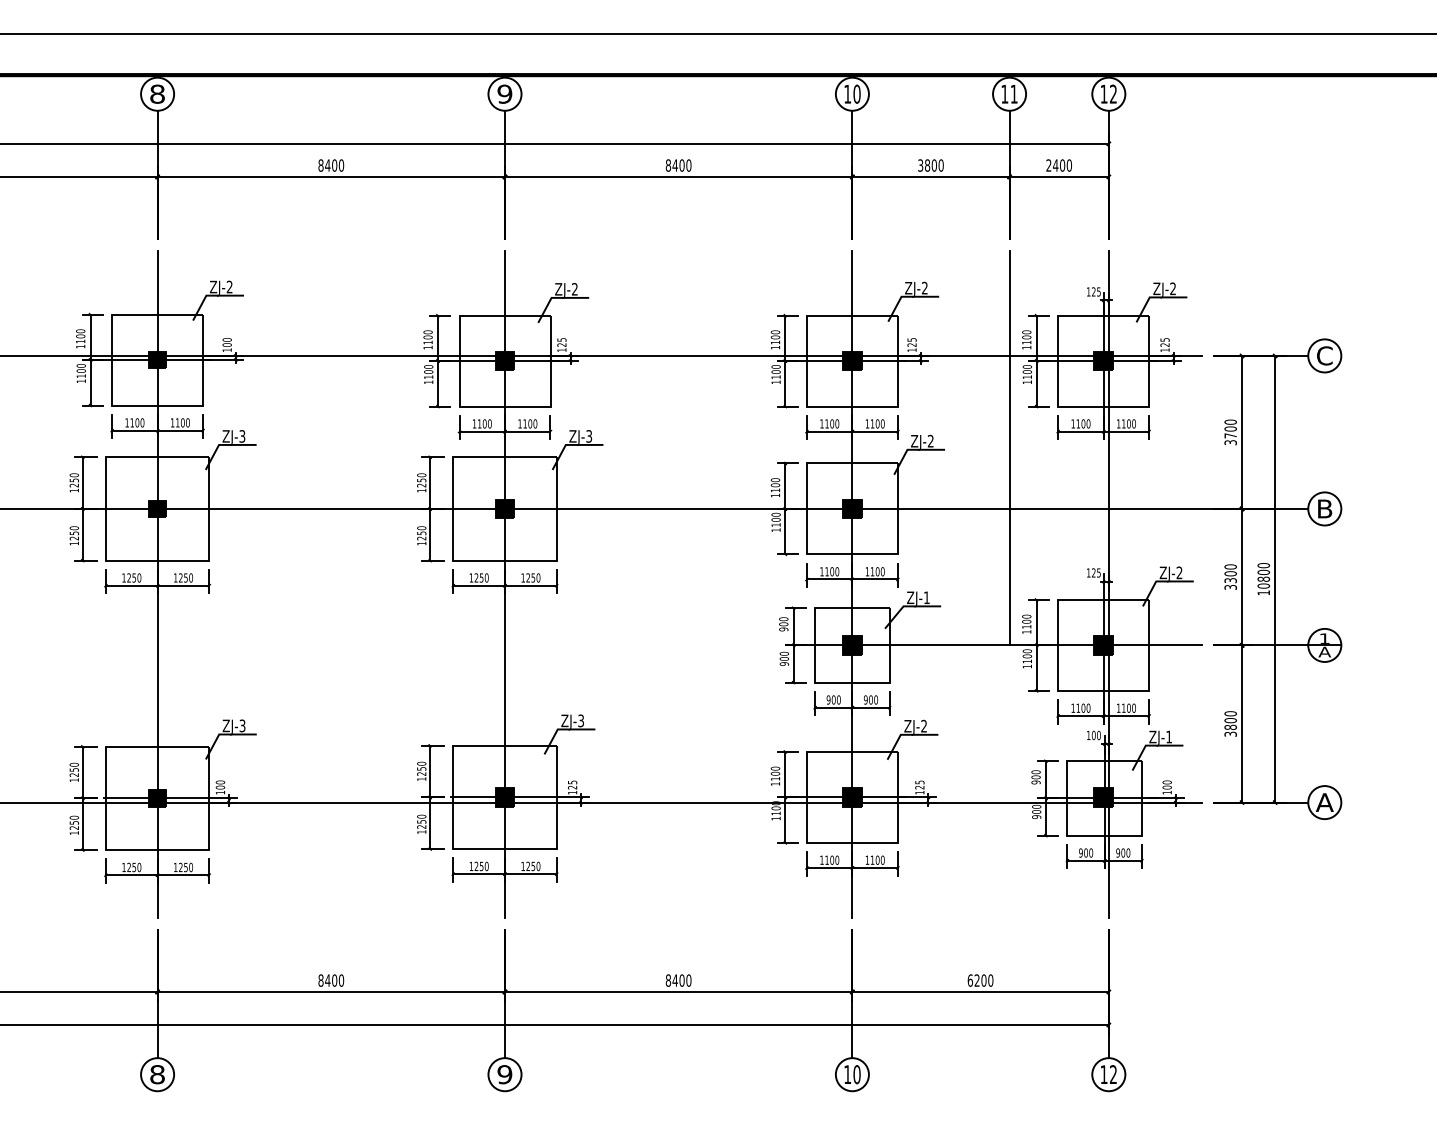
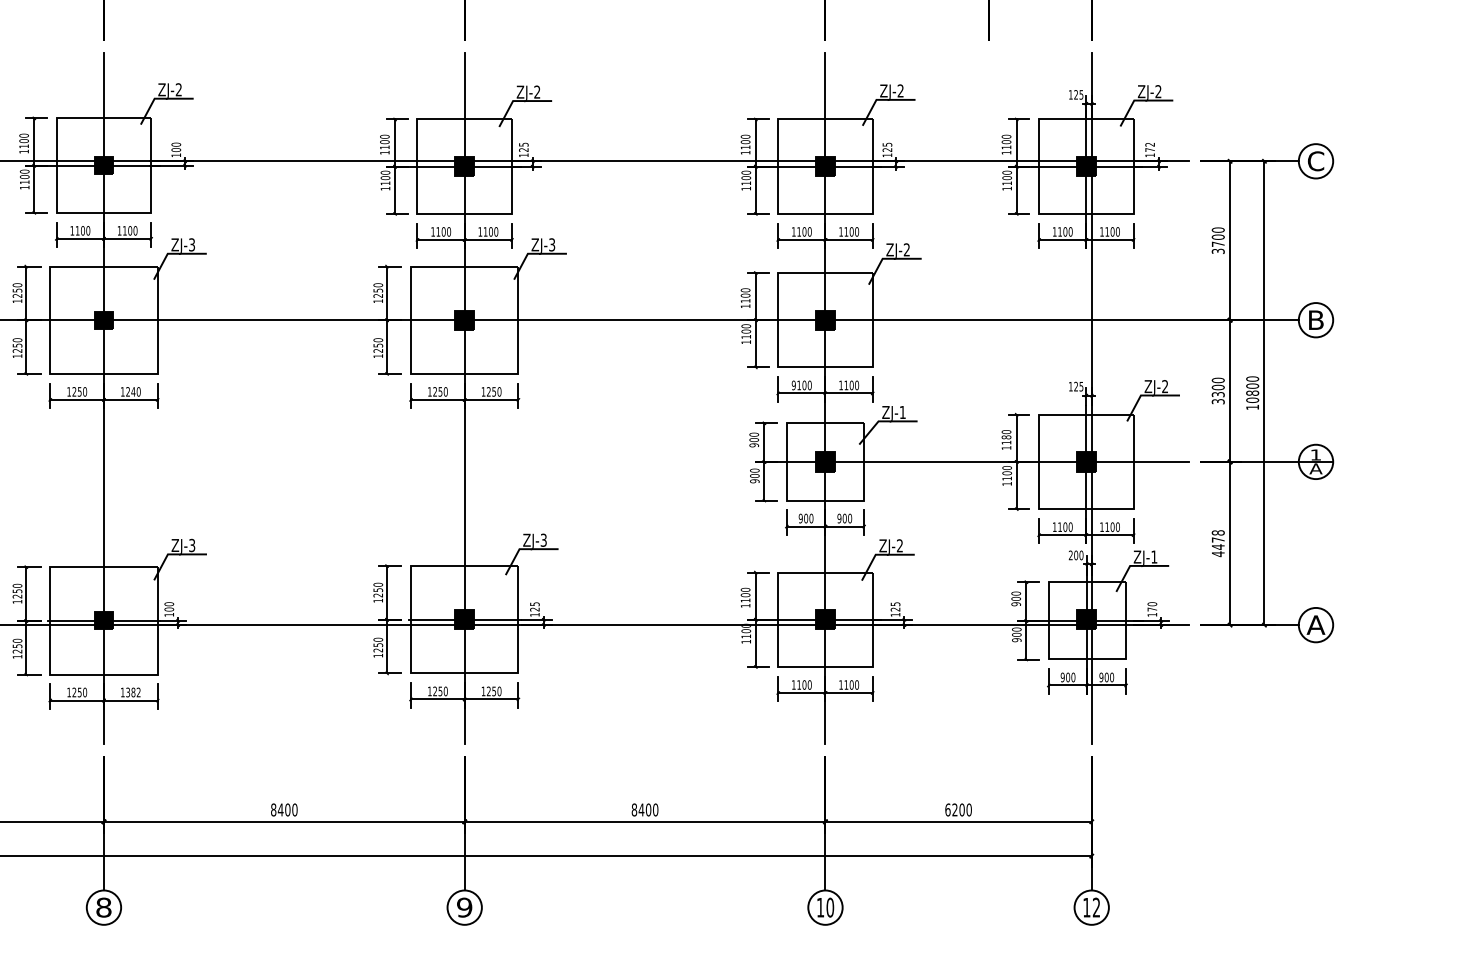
text: (1164, 342) -> (1149, 147), 125 -> 172
line: (1009, 448) -> (988, 257), removed
text: (821, 571) -> (793, 385), 1100 -> 9100
text: (185, 577) -> (132, 391), 1250 -> 1240
text: (1026, 621) -> (1006, 437), 1100 -> 1180
text: (1230, 724) -> (1218, 544), 3800 -> 4478
text: (1088, 734) -> (1070, 554), 100 -> 200
text: (1166, 787) -> (1151, 609), 100 -> 170
text: (186, 867) -> (133, 692), 1250 -> 1382

